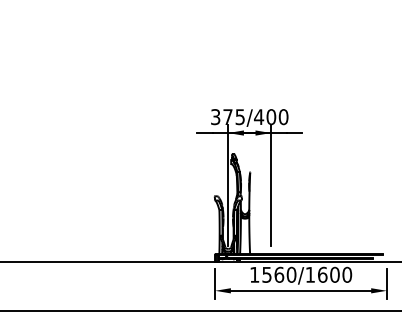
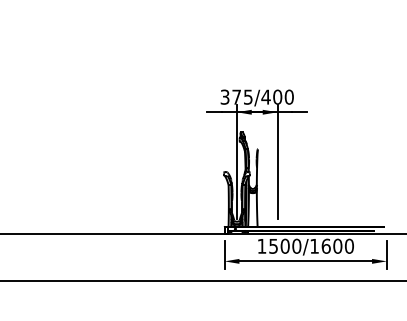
text: (278, 274) -> (284, 245), 1560/1600 -> 1500/1600

